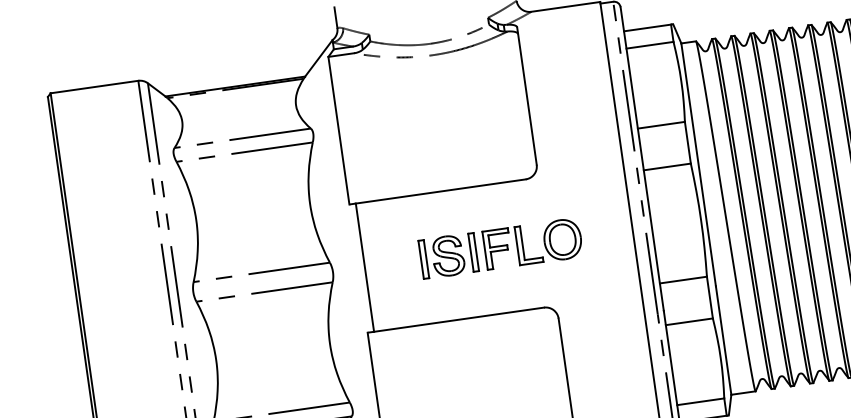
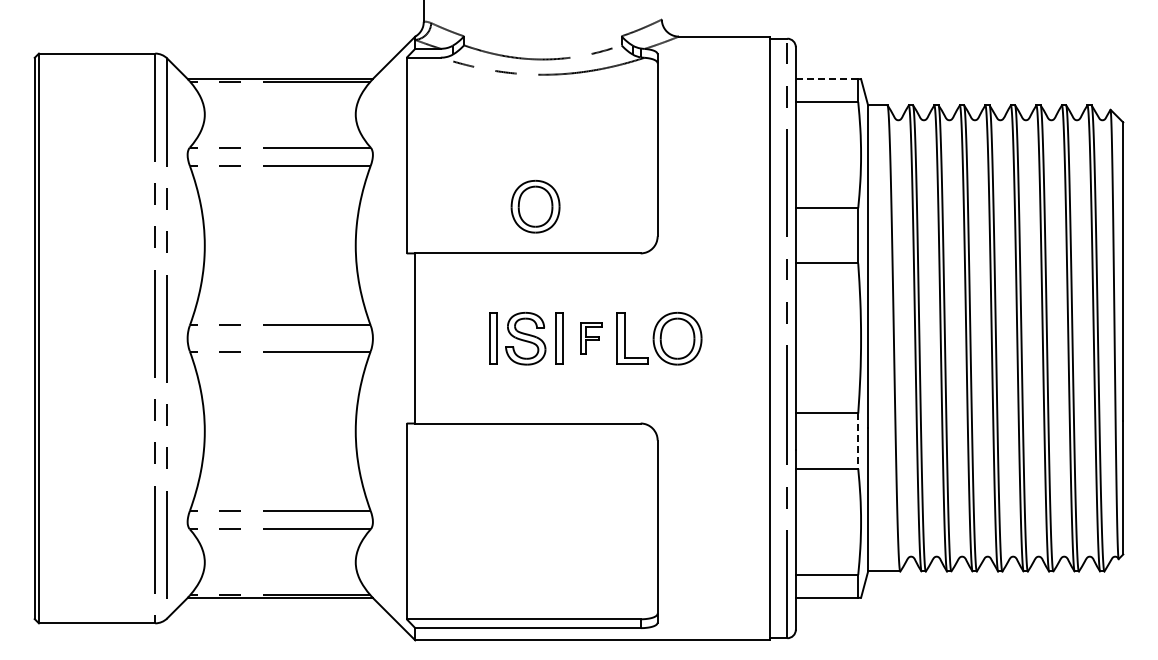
line: (647, 28) -> (827, 79), solid -> dashed
part: (441, 155) -> (535, 206), added
part: (497, 248) -> (591, 338), size x0.6
line: (710, 297) -> (858, 441), solid -> dashed

